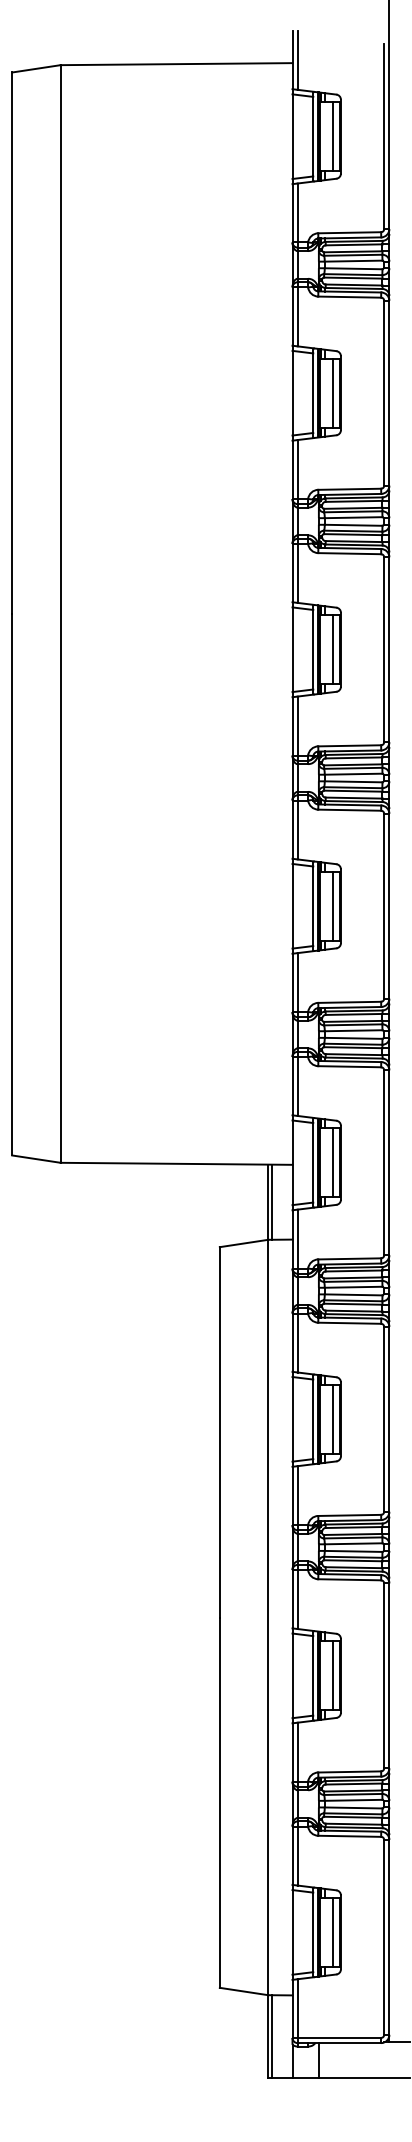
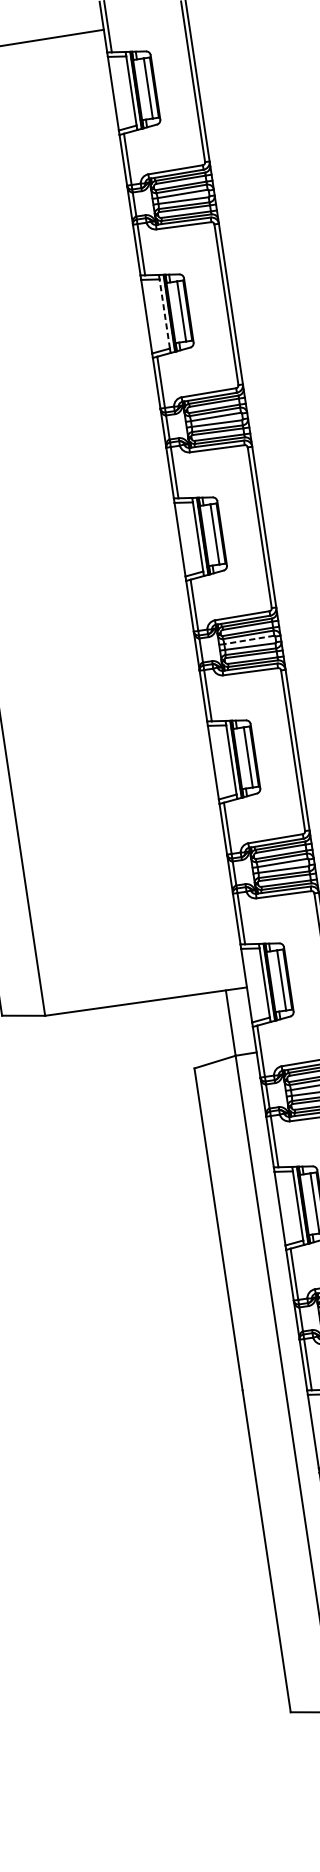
line: (313, 393) -> (165, 314), solid -> dashed
line: (353, 774) -> (249, 640), solid -> dashed
line: (271, 1201) -> (233, 1022), removed

